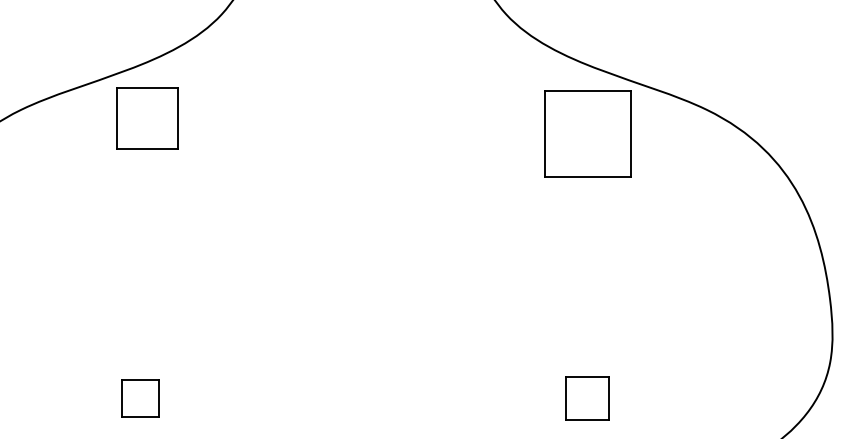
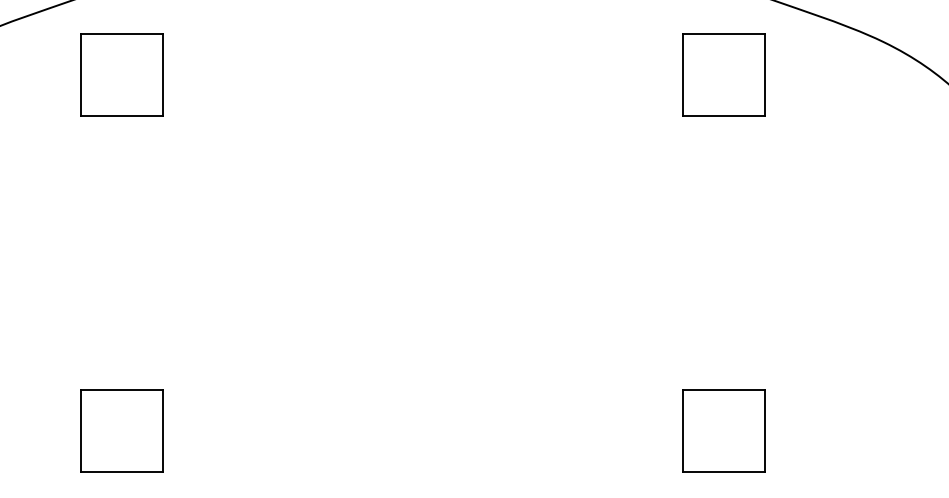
part: (147, 118) -> (122, 75), moved
part: (587, 134) -> (723, 75), size x0.71
part: (140, 398) -> (122, 430), size x1.67
part: (587, 398) -> (723, 430), size x1.43

